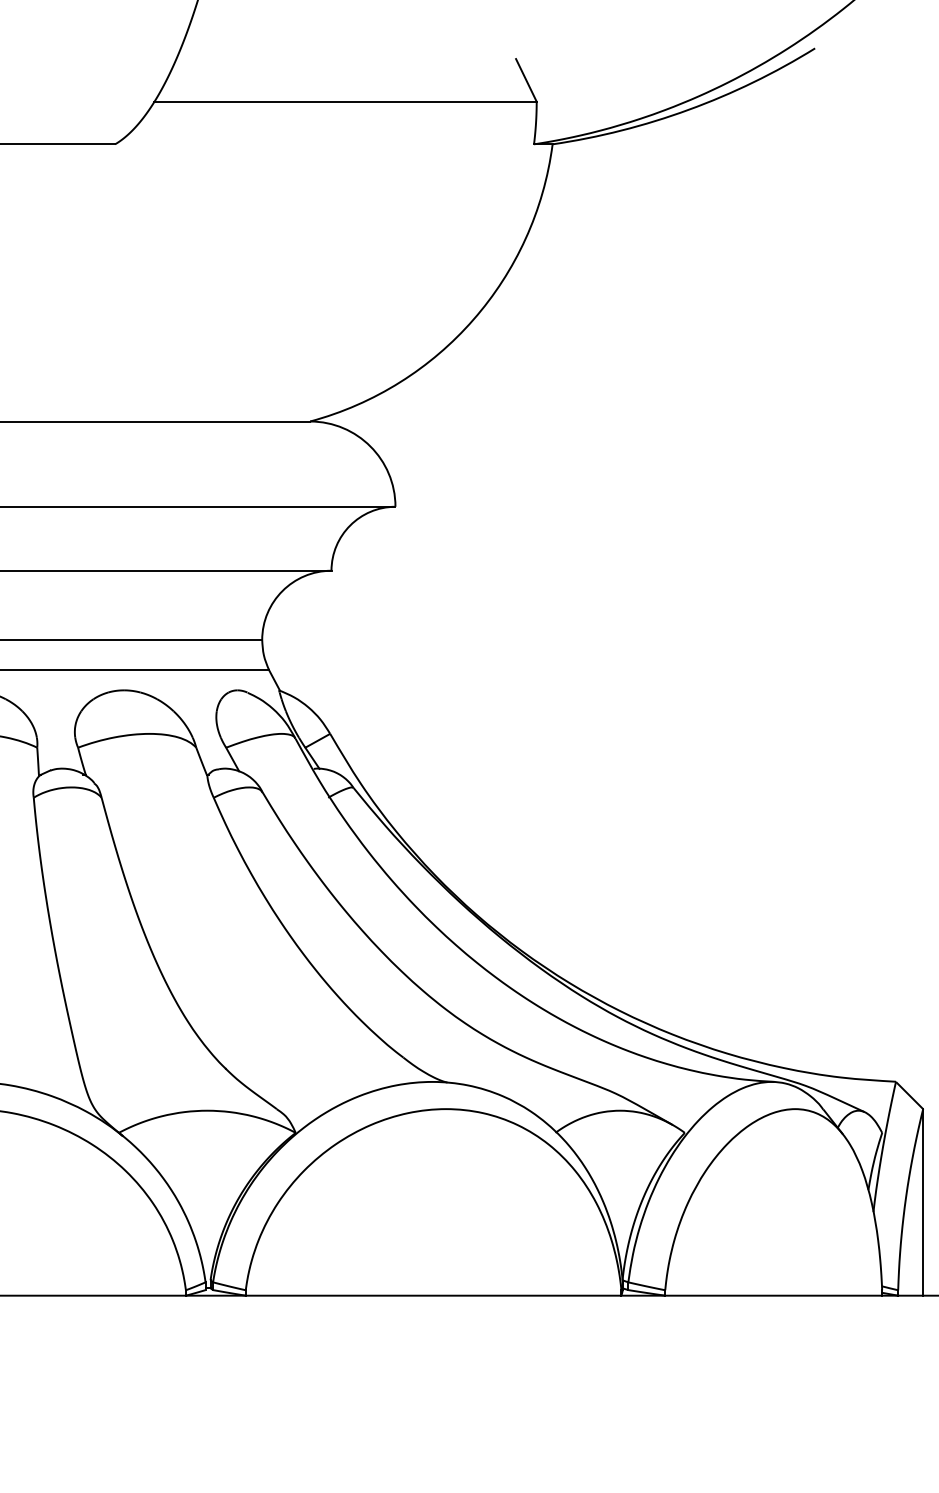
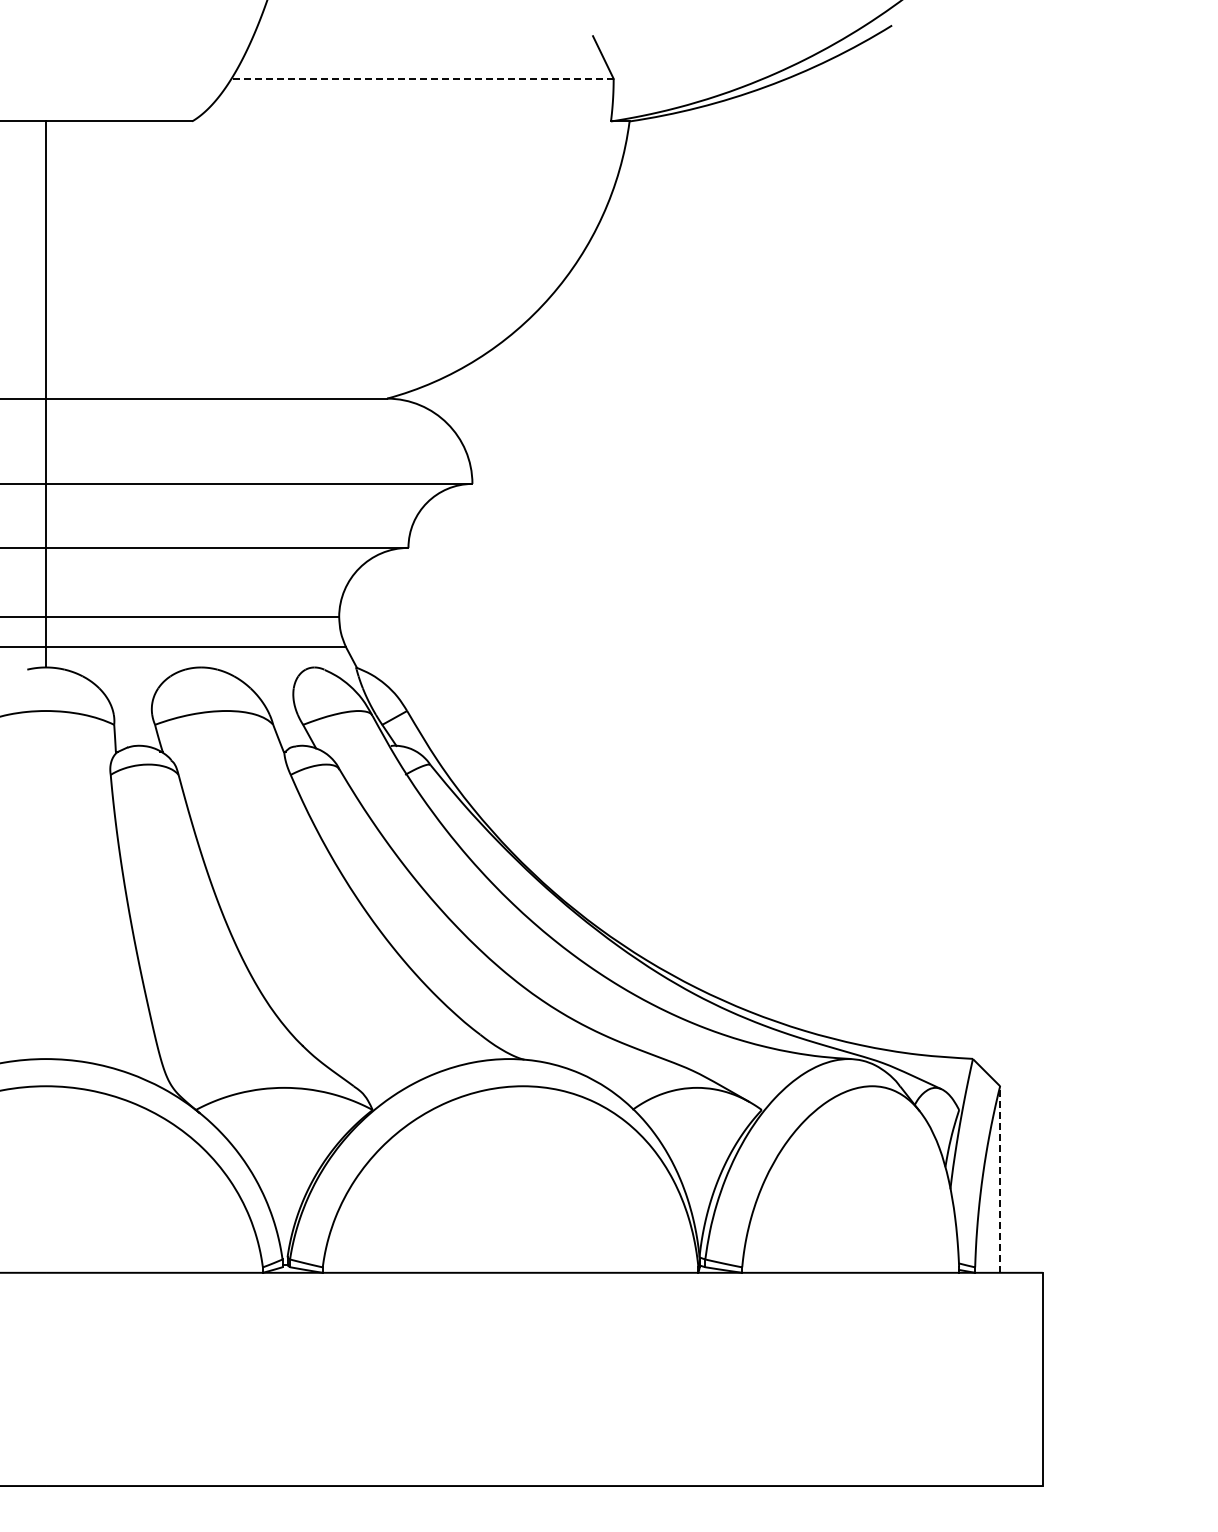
line: (345, 101) -> (422, 78), solid -> dashed
line: (923, 1201) -> (1000, 1178), solid -> dashed

